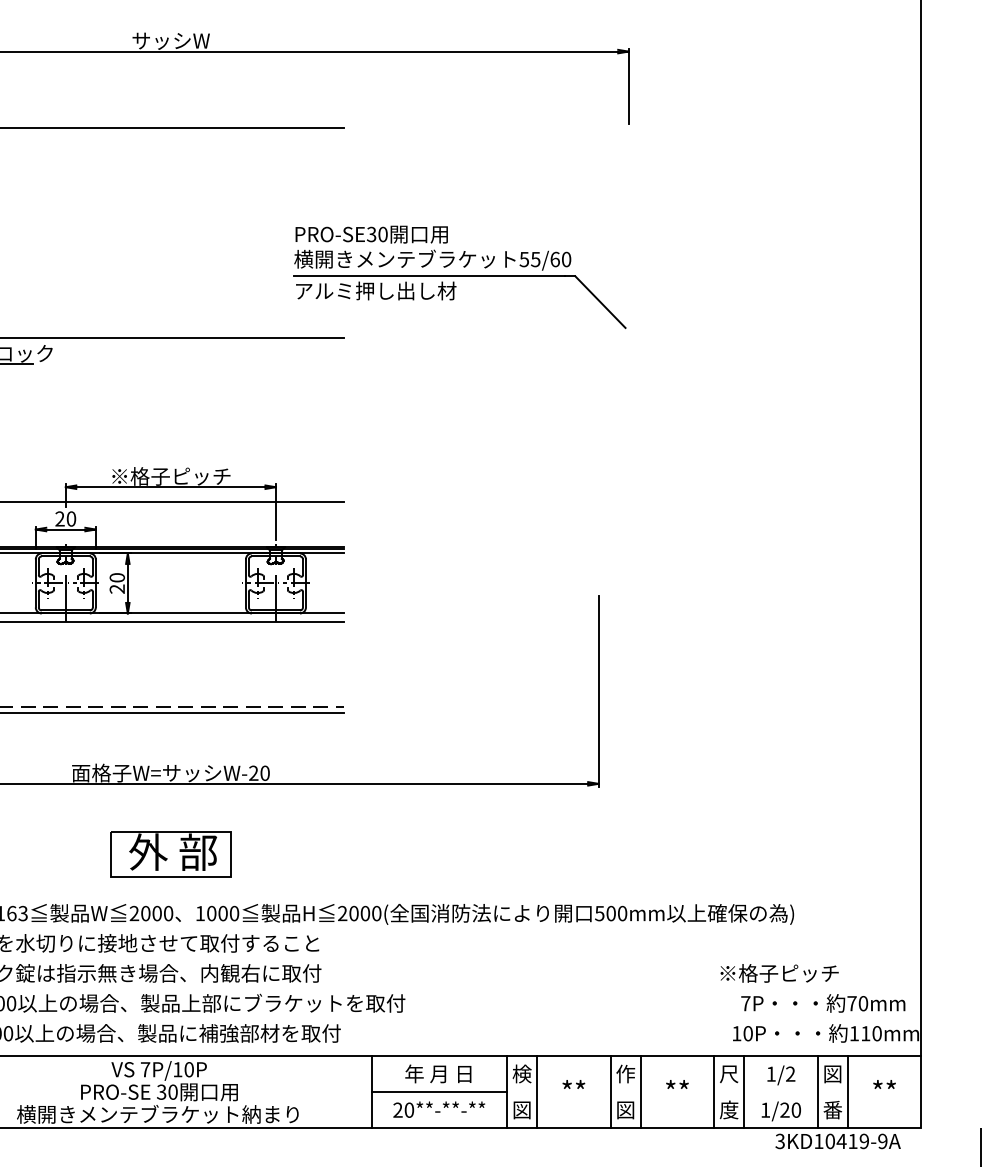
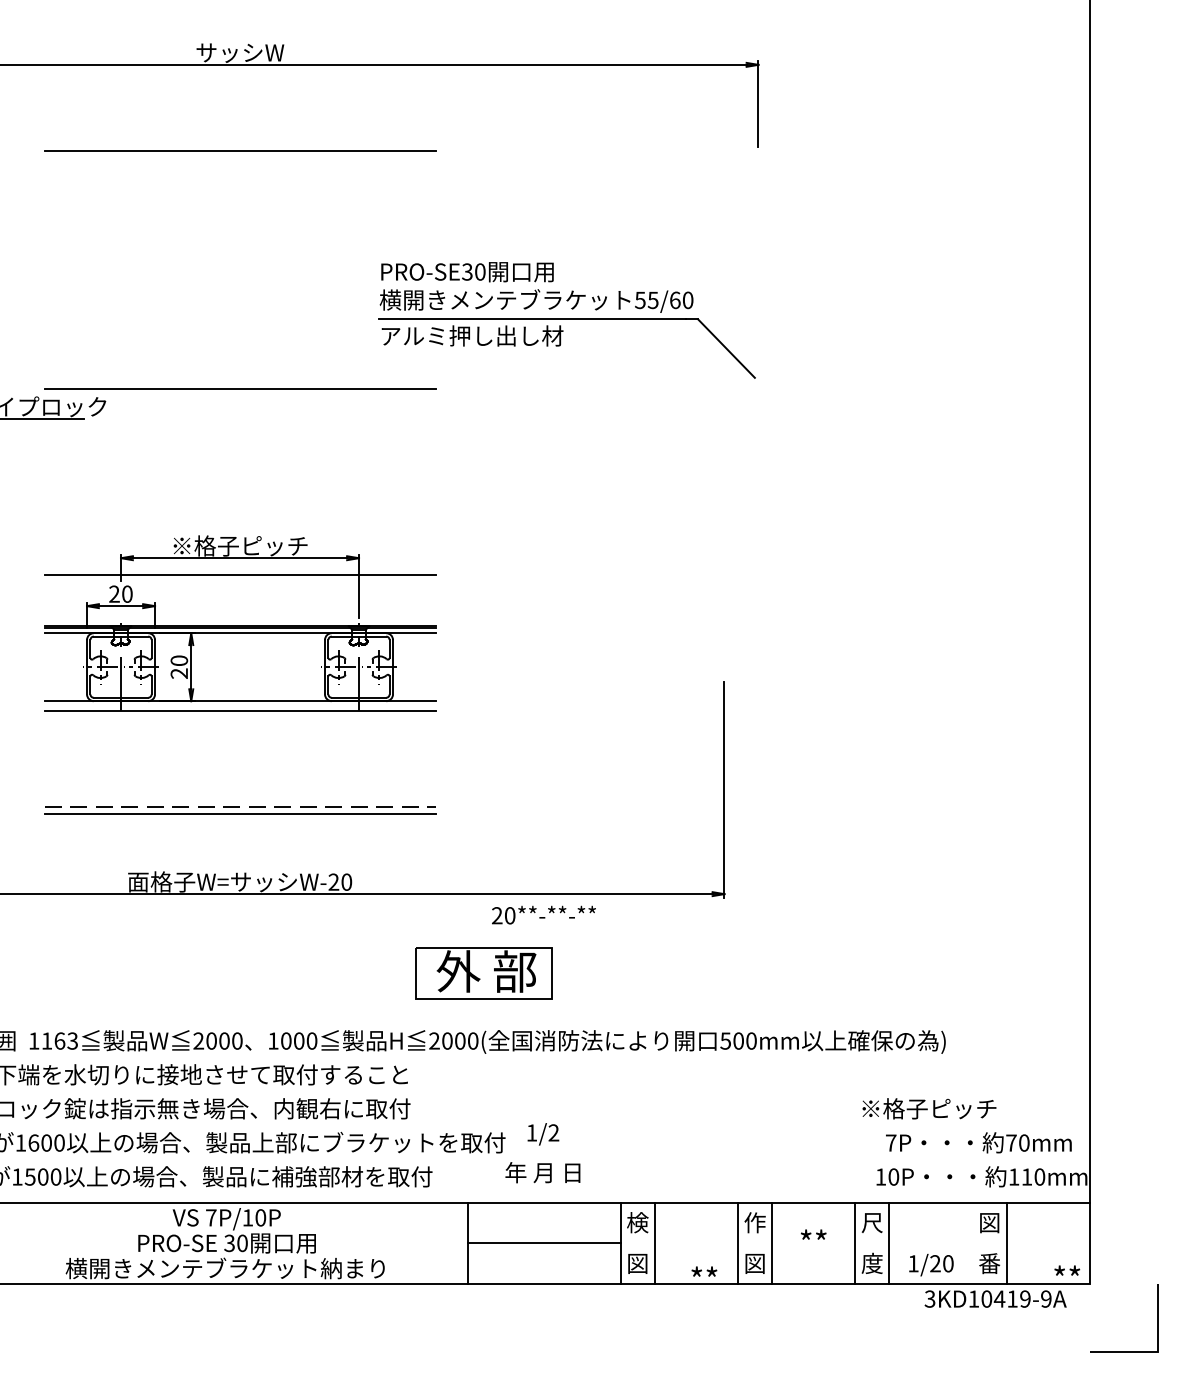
part: (170, 853) -> (483, 973), moved
text: (437, 1073) -> (542, 1172), moved
text: (781, 1075) -> (543, 1134), moved
text: (573, 1084) -> (704, 1271), moved
text: (884, 1084) -> (1067, 1270), moved
line: (817, 1092) -> (972, 1243), removed
text: (438, 1109) -> (543, 914), moved

